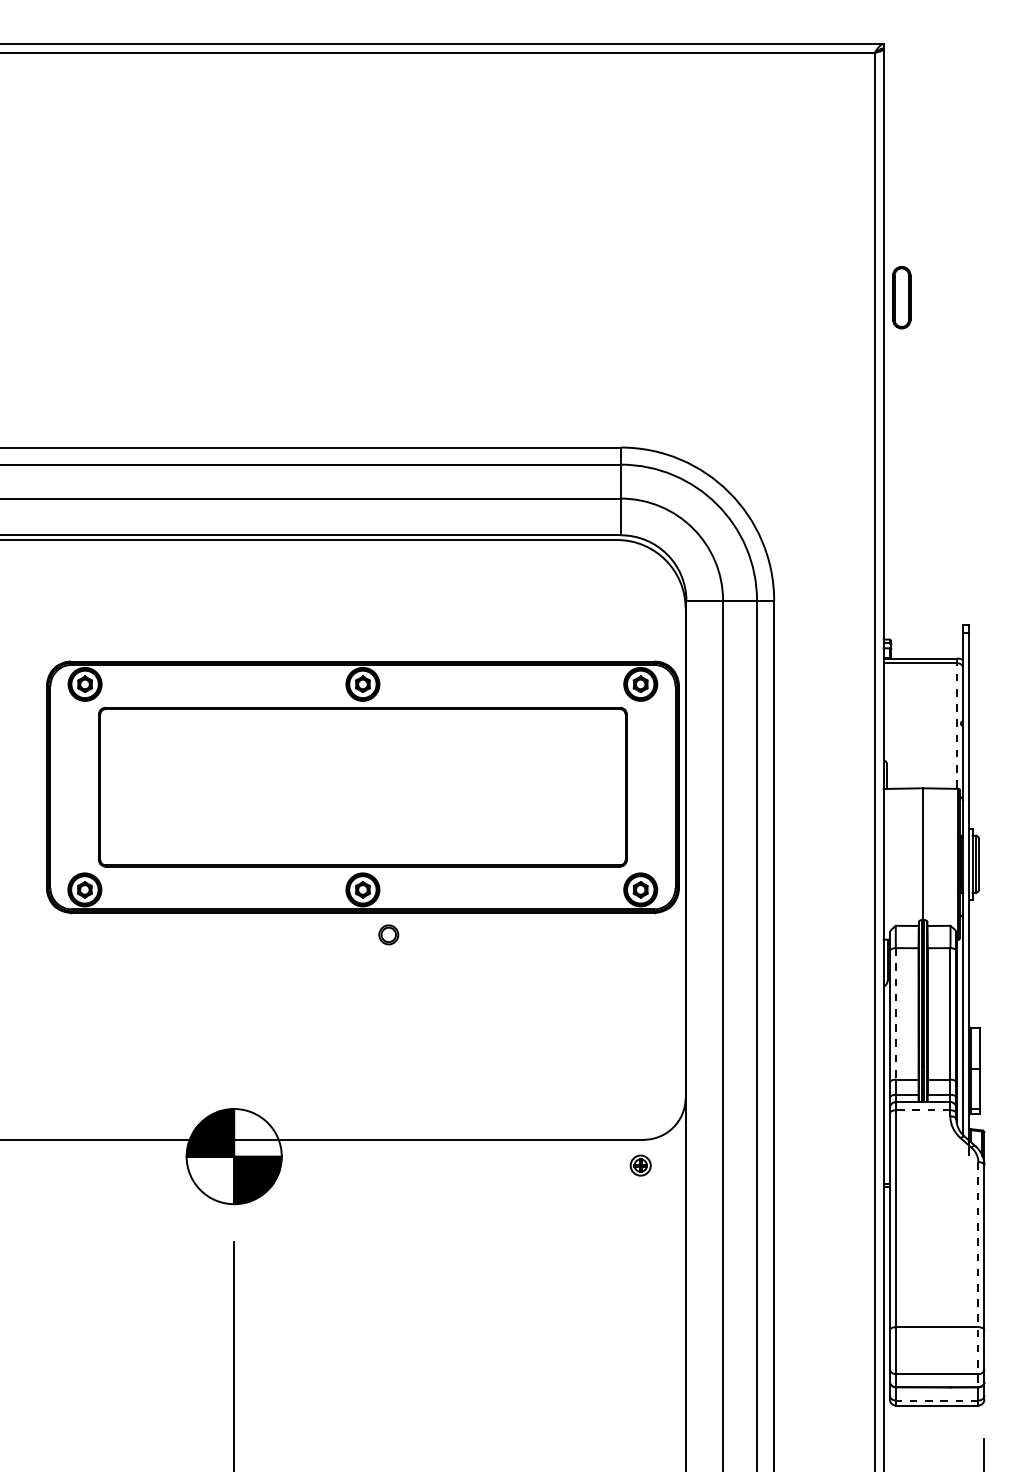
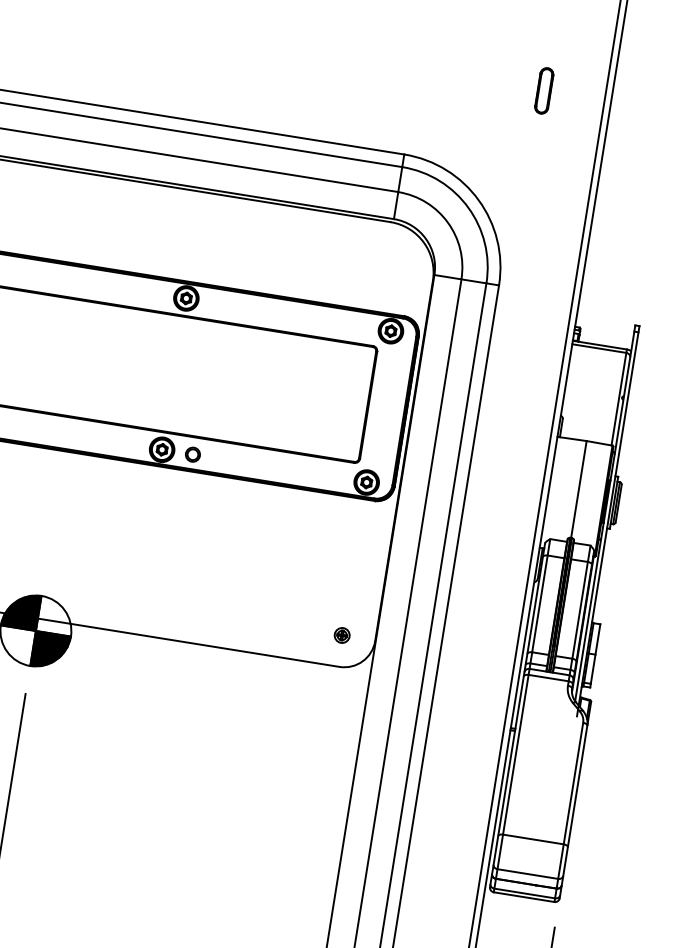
part: (901, 297) -> (544, 90), moved
line: (957, 724) -> (619, 398), dashed -> solid
part: (388, 934) -> (192, 454), moved
line: (895, 1013) -> (539, 603), dashed -> solid
line: (922, 1110) -> (548, 678), dashed -> solid
part: (640, 1165) -> (342, 635), moved
line: (978, 1274) -> (570, 805), dashed -> solid
line: (936, 1400) -> (524, 893), dashed -> solid

